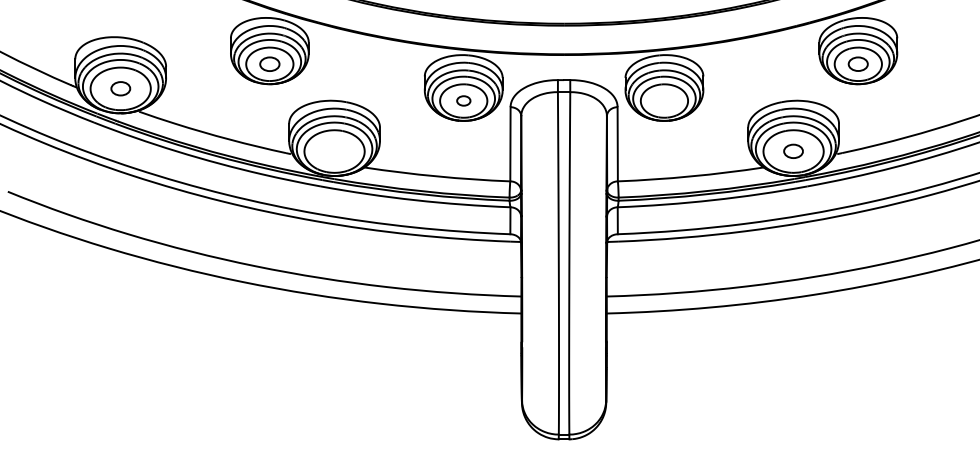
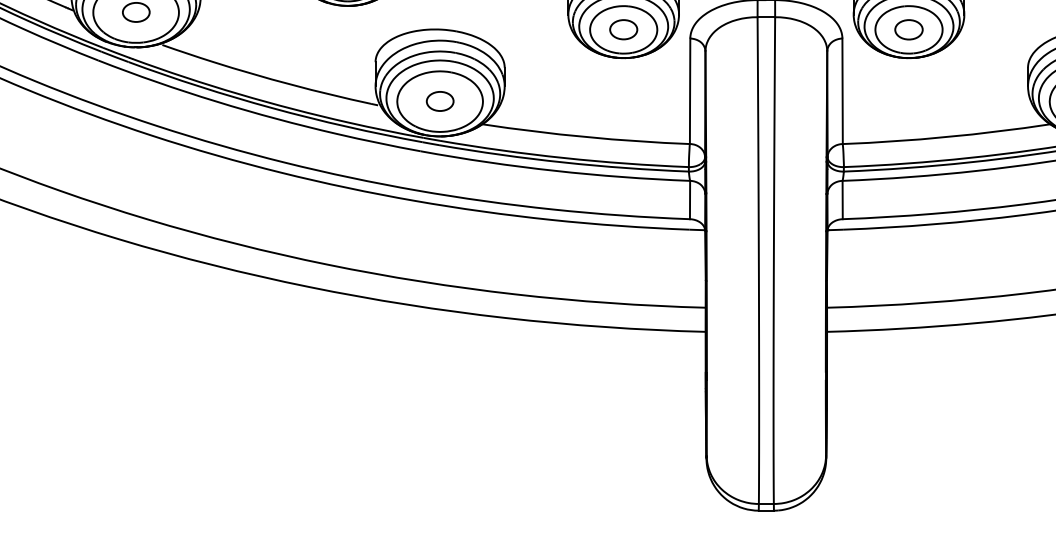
part: (463, 100) -> (623, 29), size x1.43
part: (663, 100) -> (907, 29), added
part: (334, 150) -> (440, 100), added

